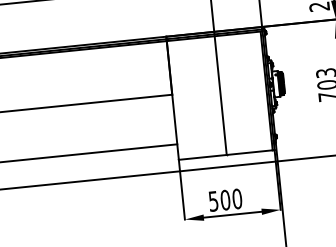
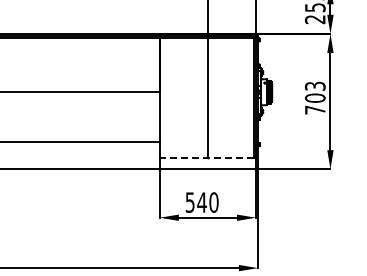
line: (225, 154) -> (206, 157), solid -> dashed
text: (224, 200) -> (201, 202), 500 -> 540

